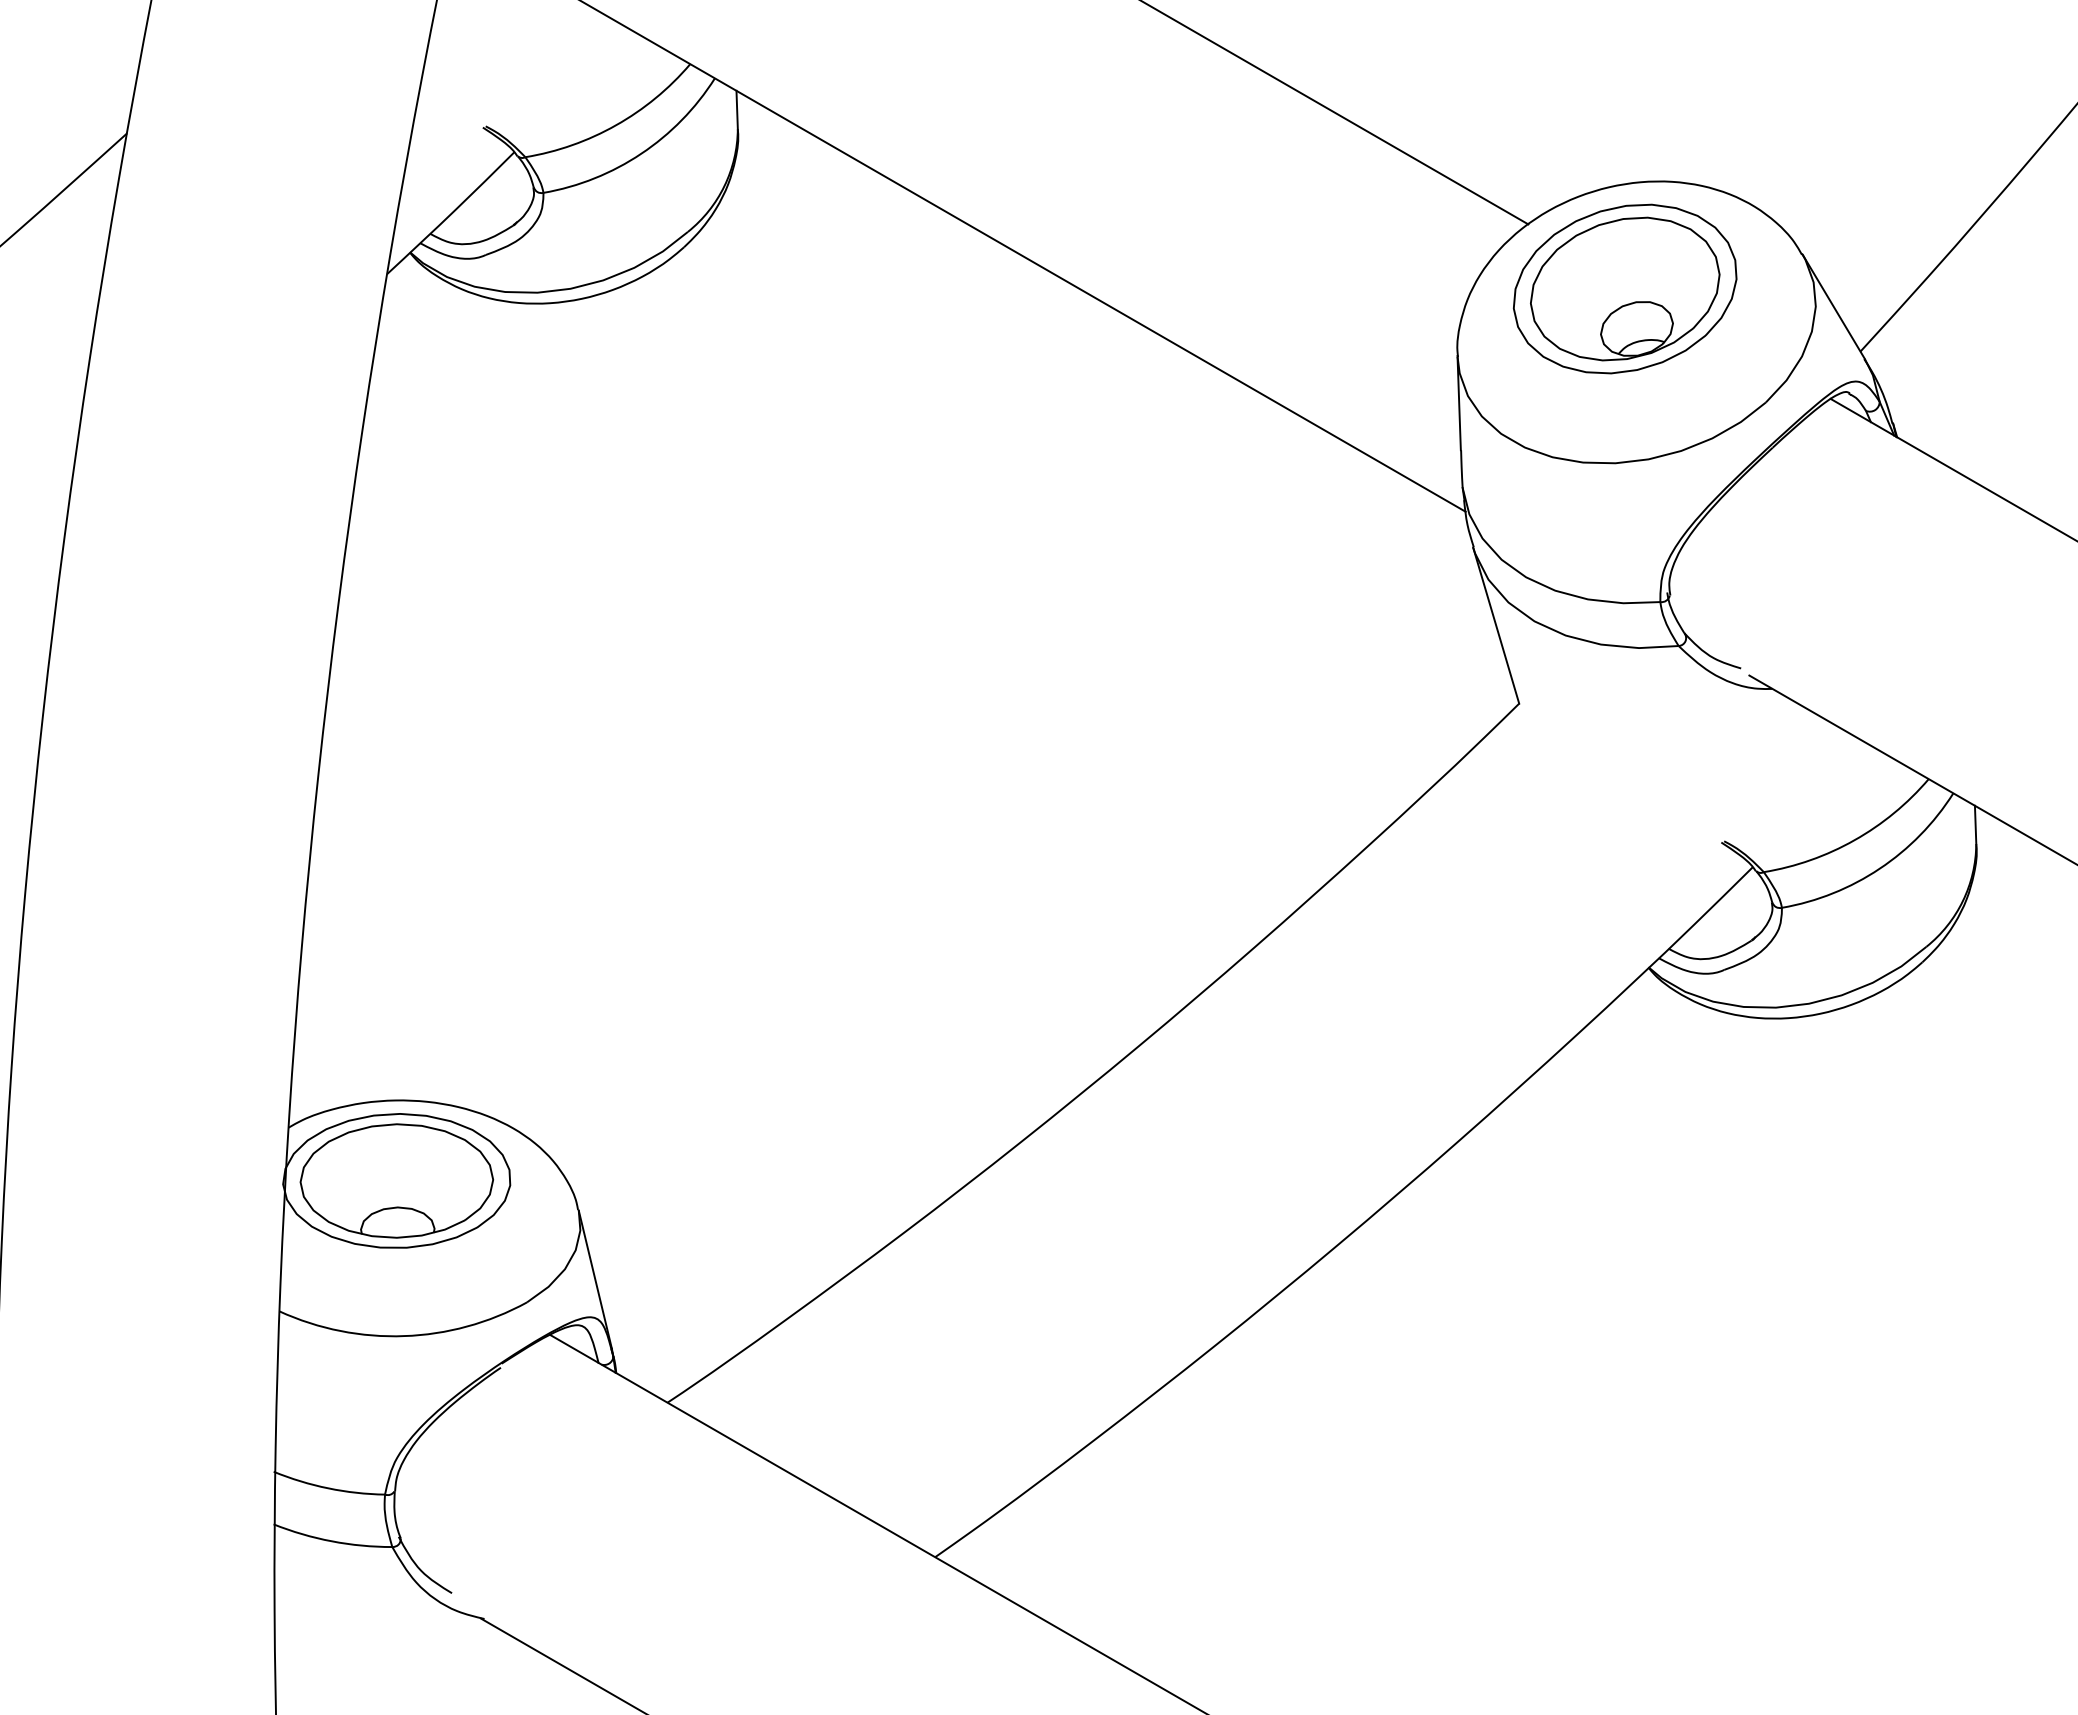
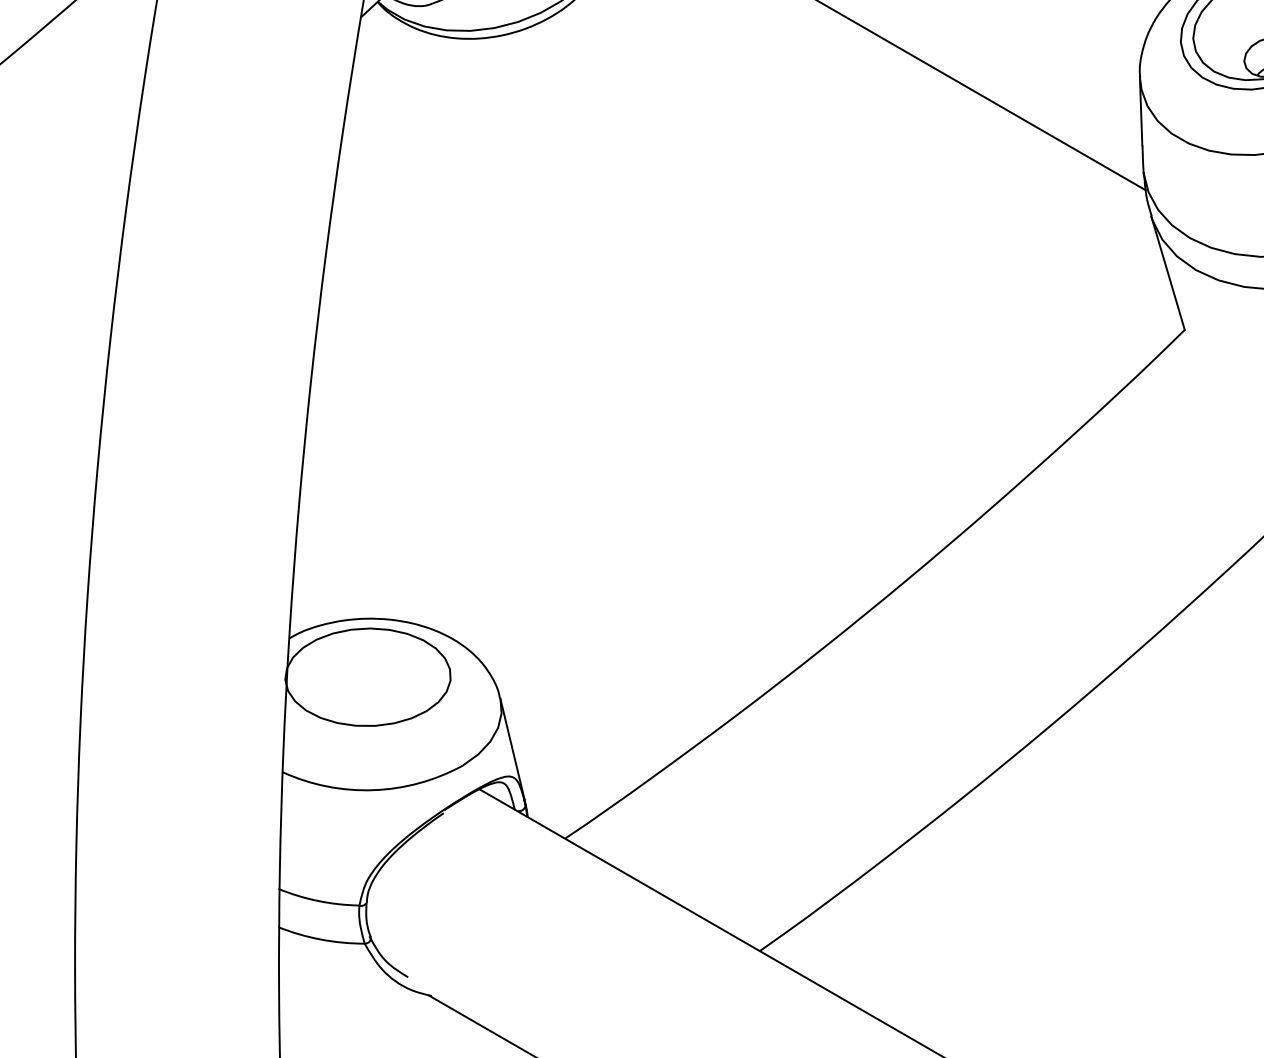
part: (396, 1180) -> (367, 676), removed

